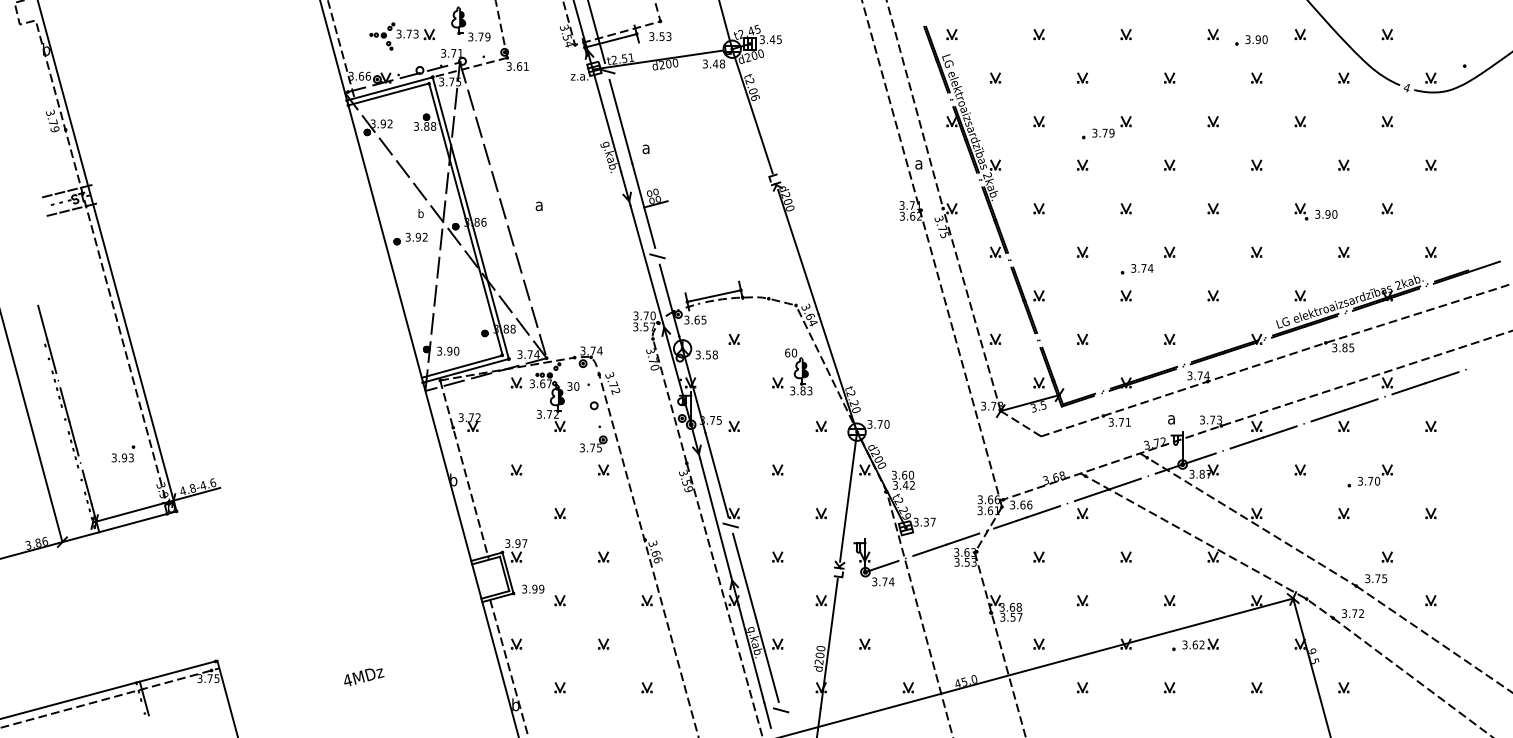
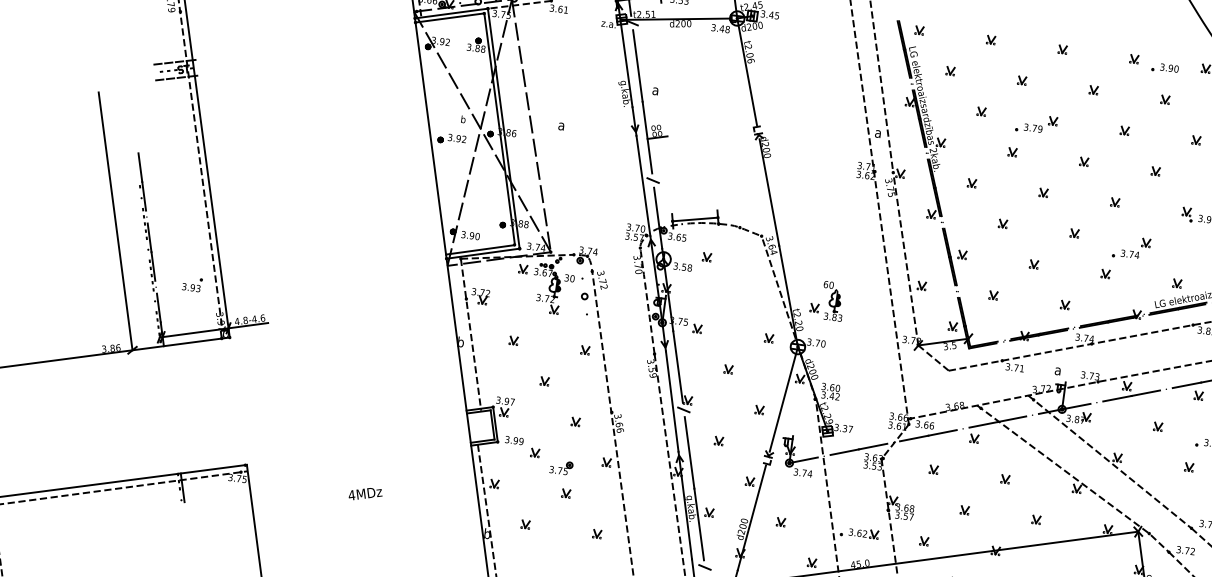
part: (1136, 269) -> (1125, 254), moved
part: (792, 371) -> (827, 300), moved
part: (593, 443) -> (561, 467), moved
part: (1195, 644) -> (859, 532), moved

